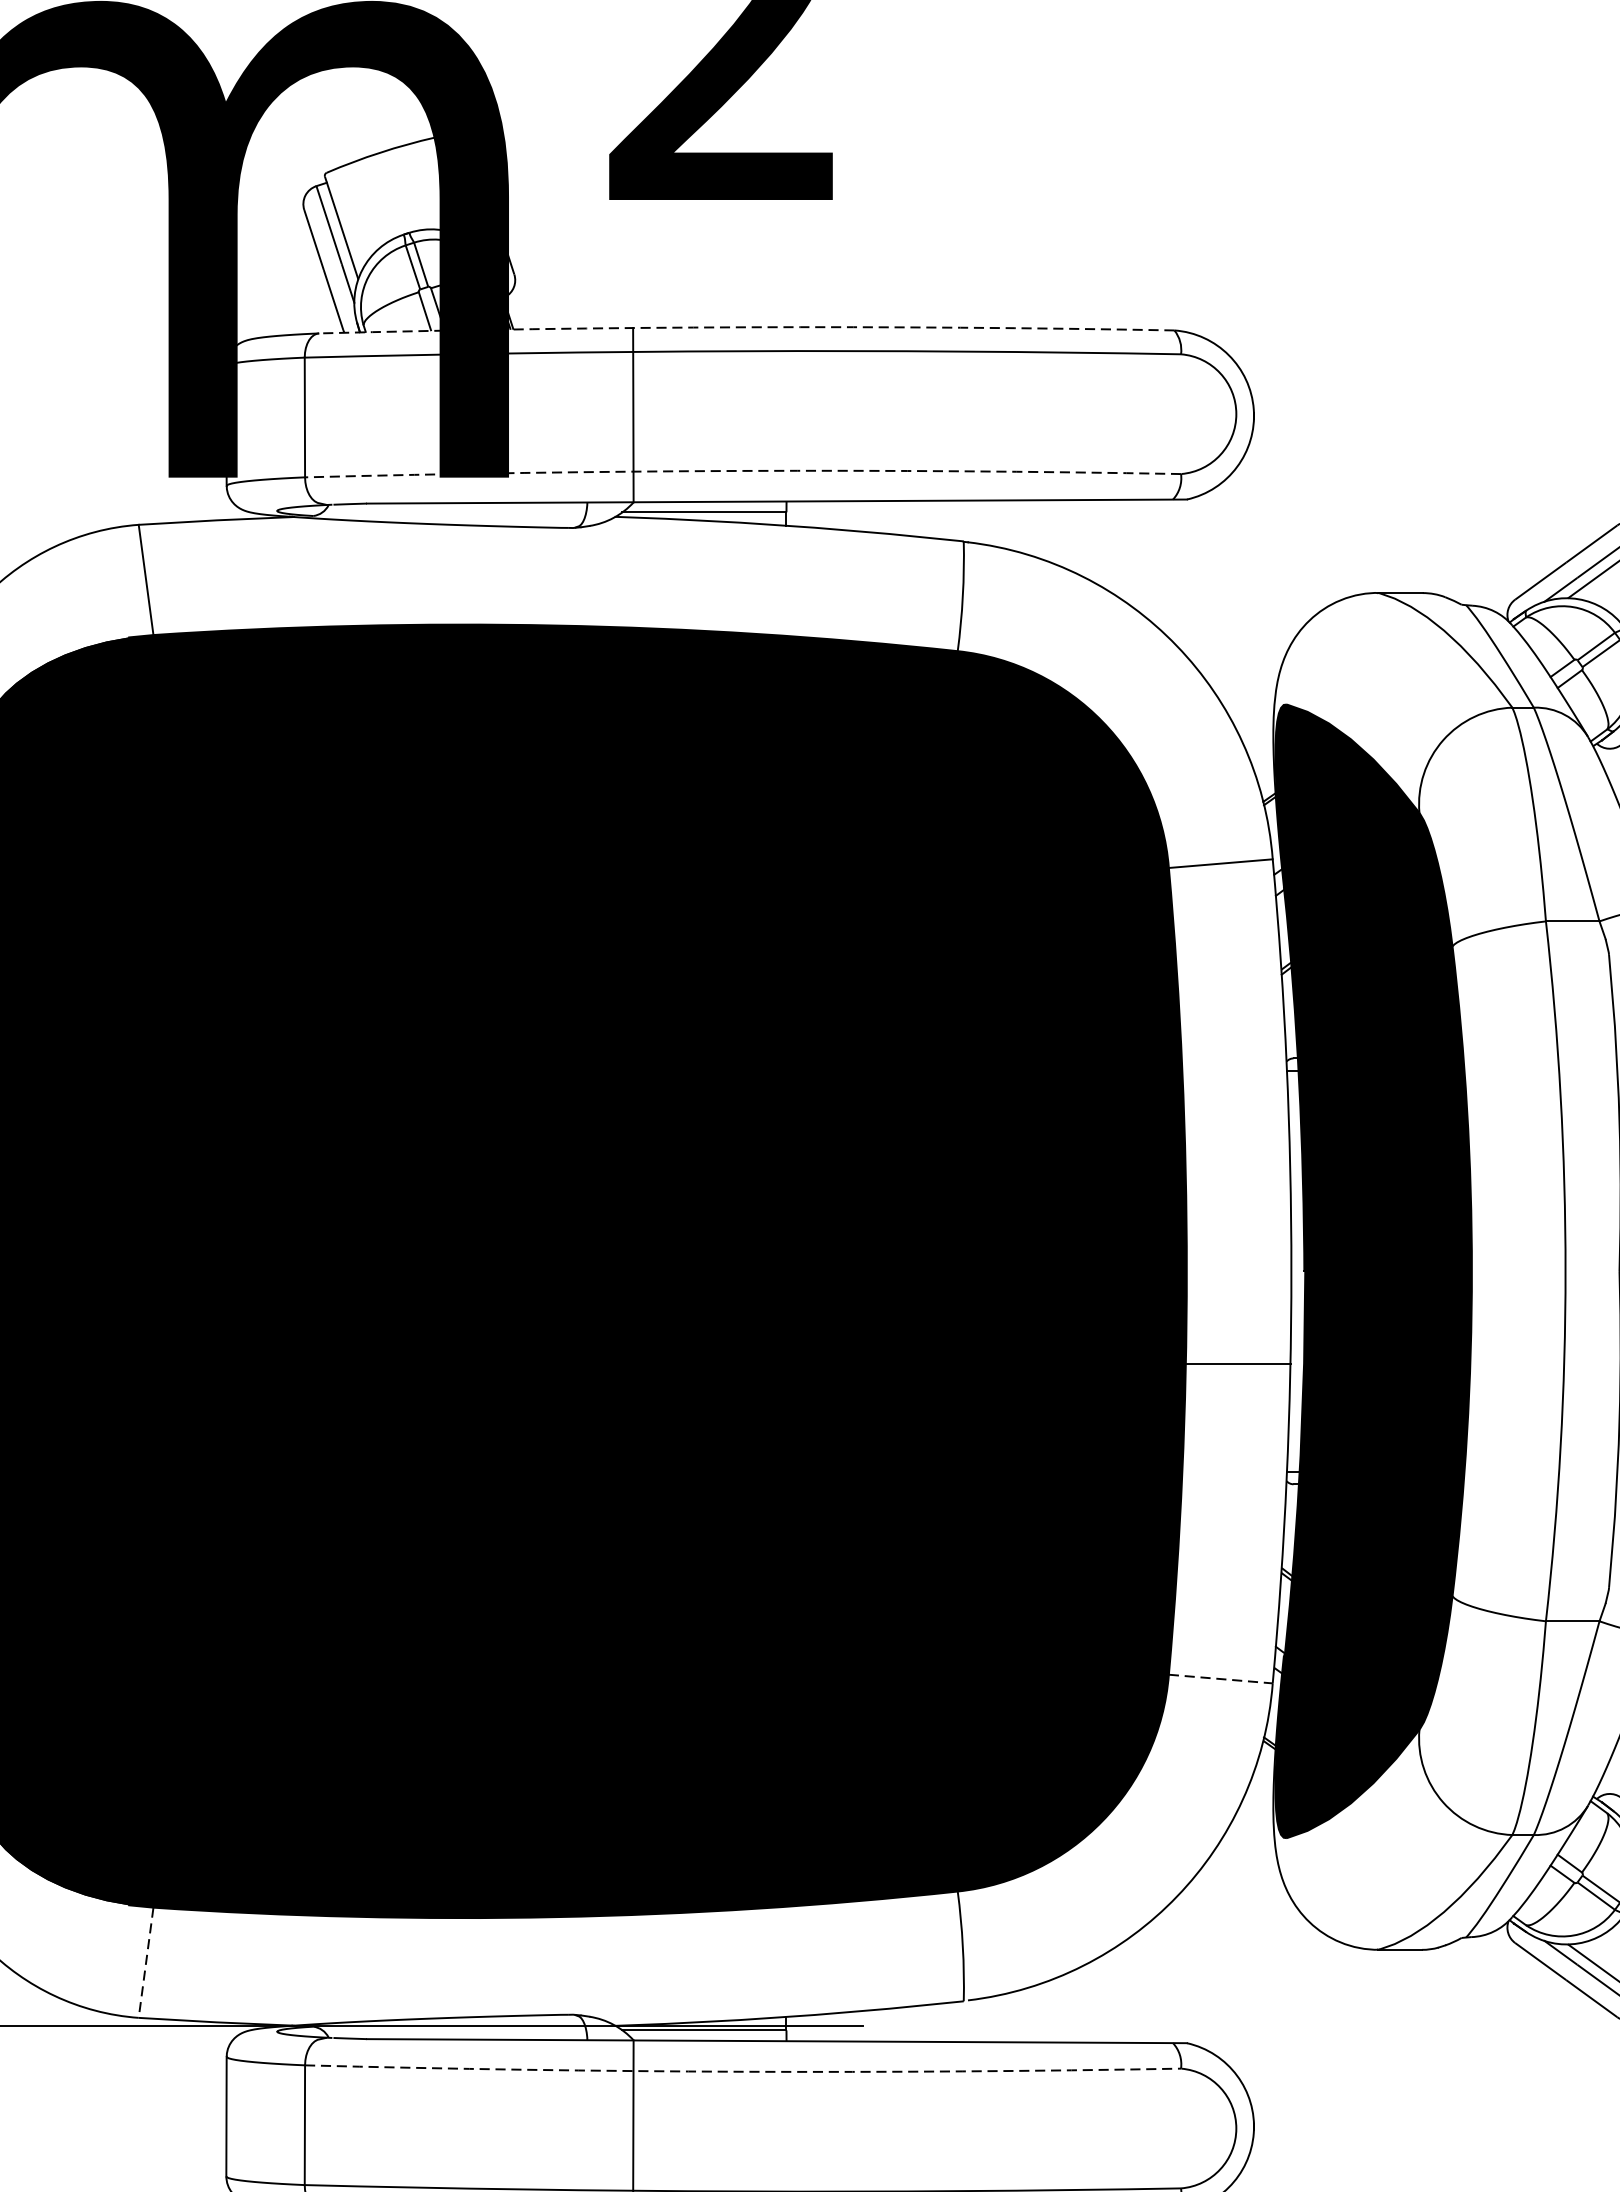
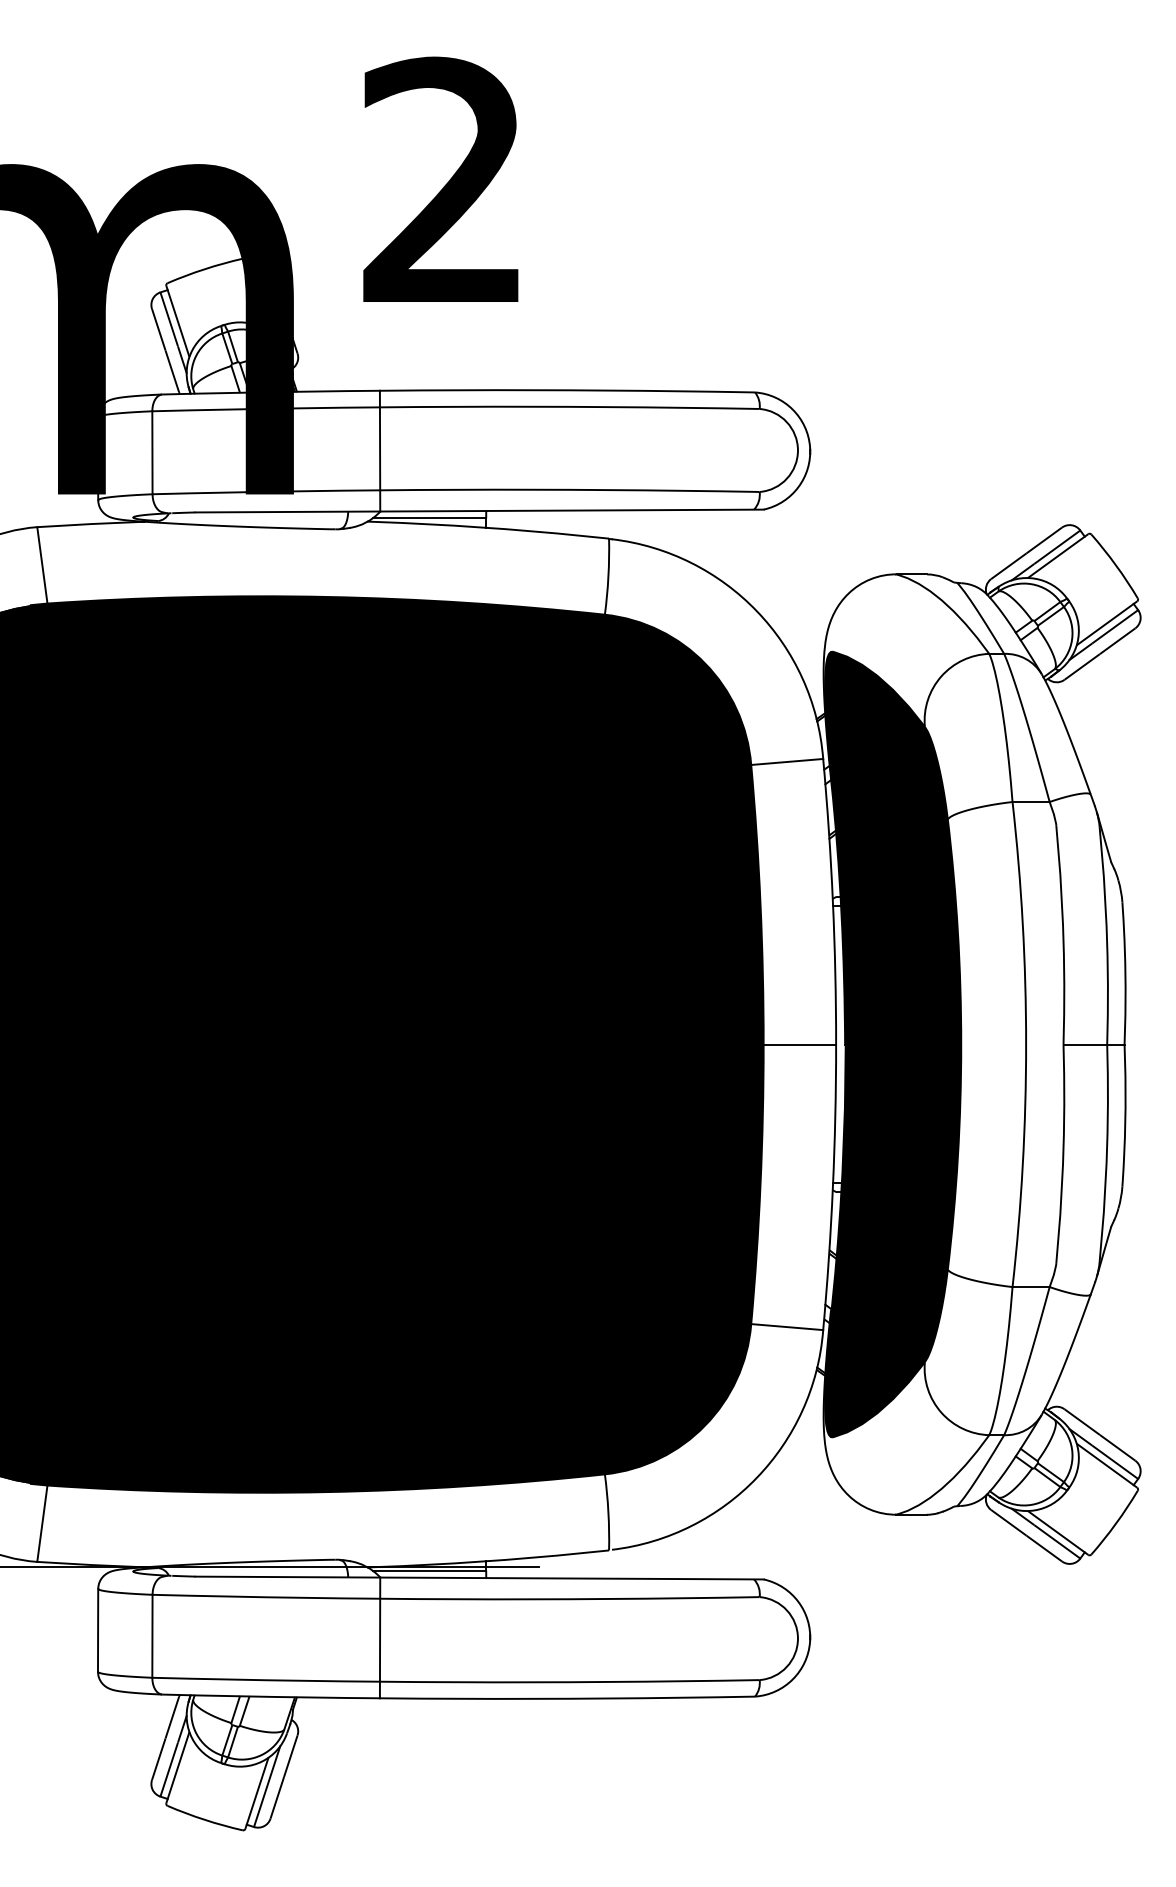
arc: (746, 327) -> (458, 390), dashed -> solid
arc: (743, 470) -> (456, 489), dashed -> solid
line: (1238, 1363) -> (799, 1044), moved
line: (1221, 1679) -> (787, 1327), dashed -> solid
line: (146, 1962) -> (42, 1523), dashed -> solid
arc: (743, 2072) -> (456, 1599), dashed -> solid

